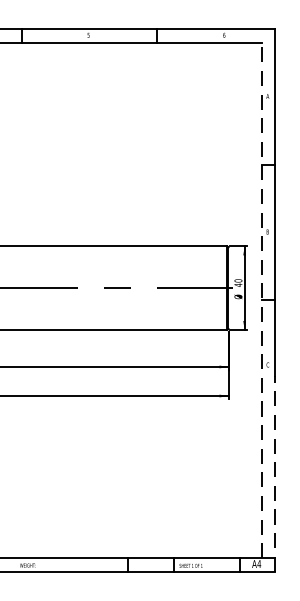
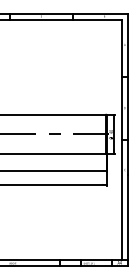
line: (262, 299) -> (122, 139), dashed -> solid
line: (275, 473) -> (128, 220), dashed -> solid

